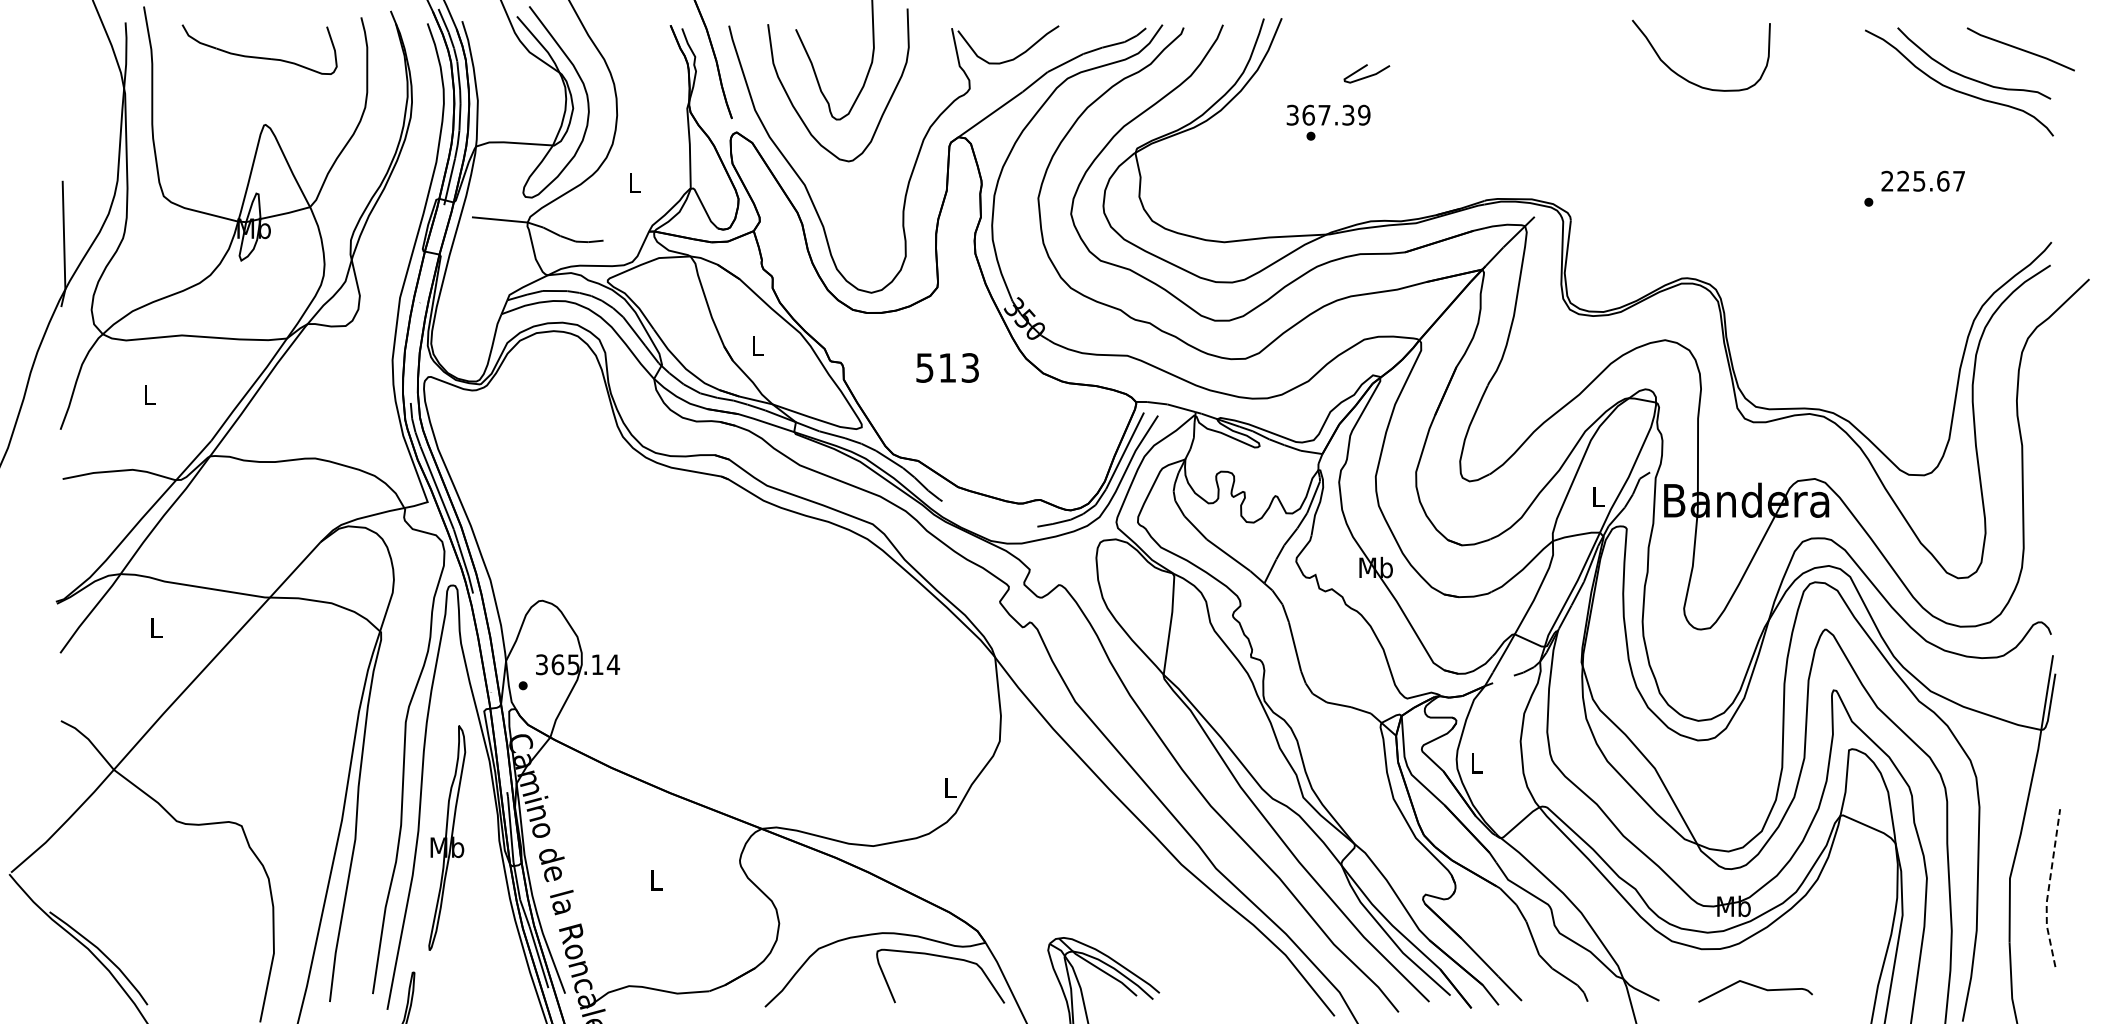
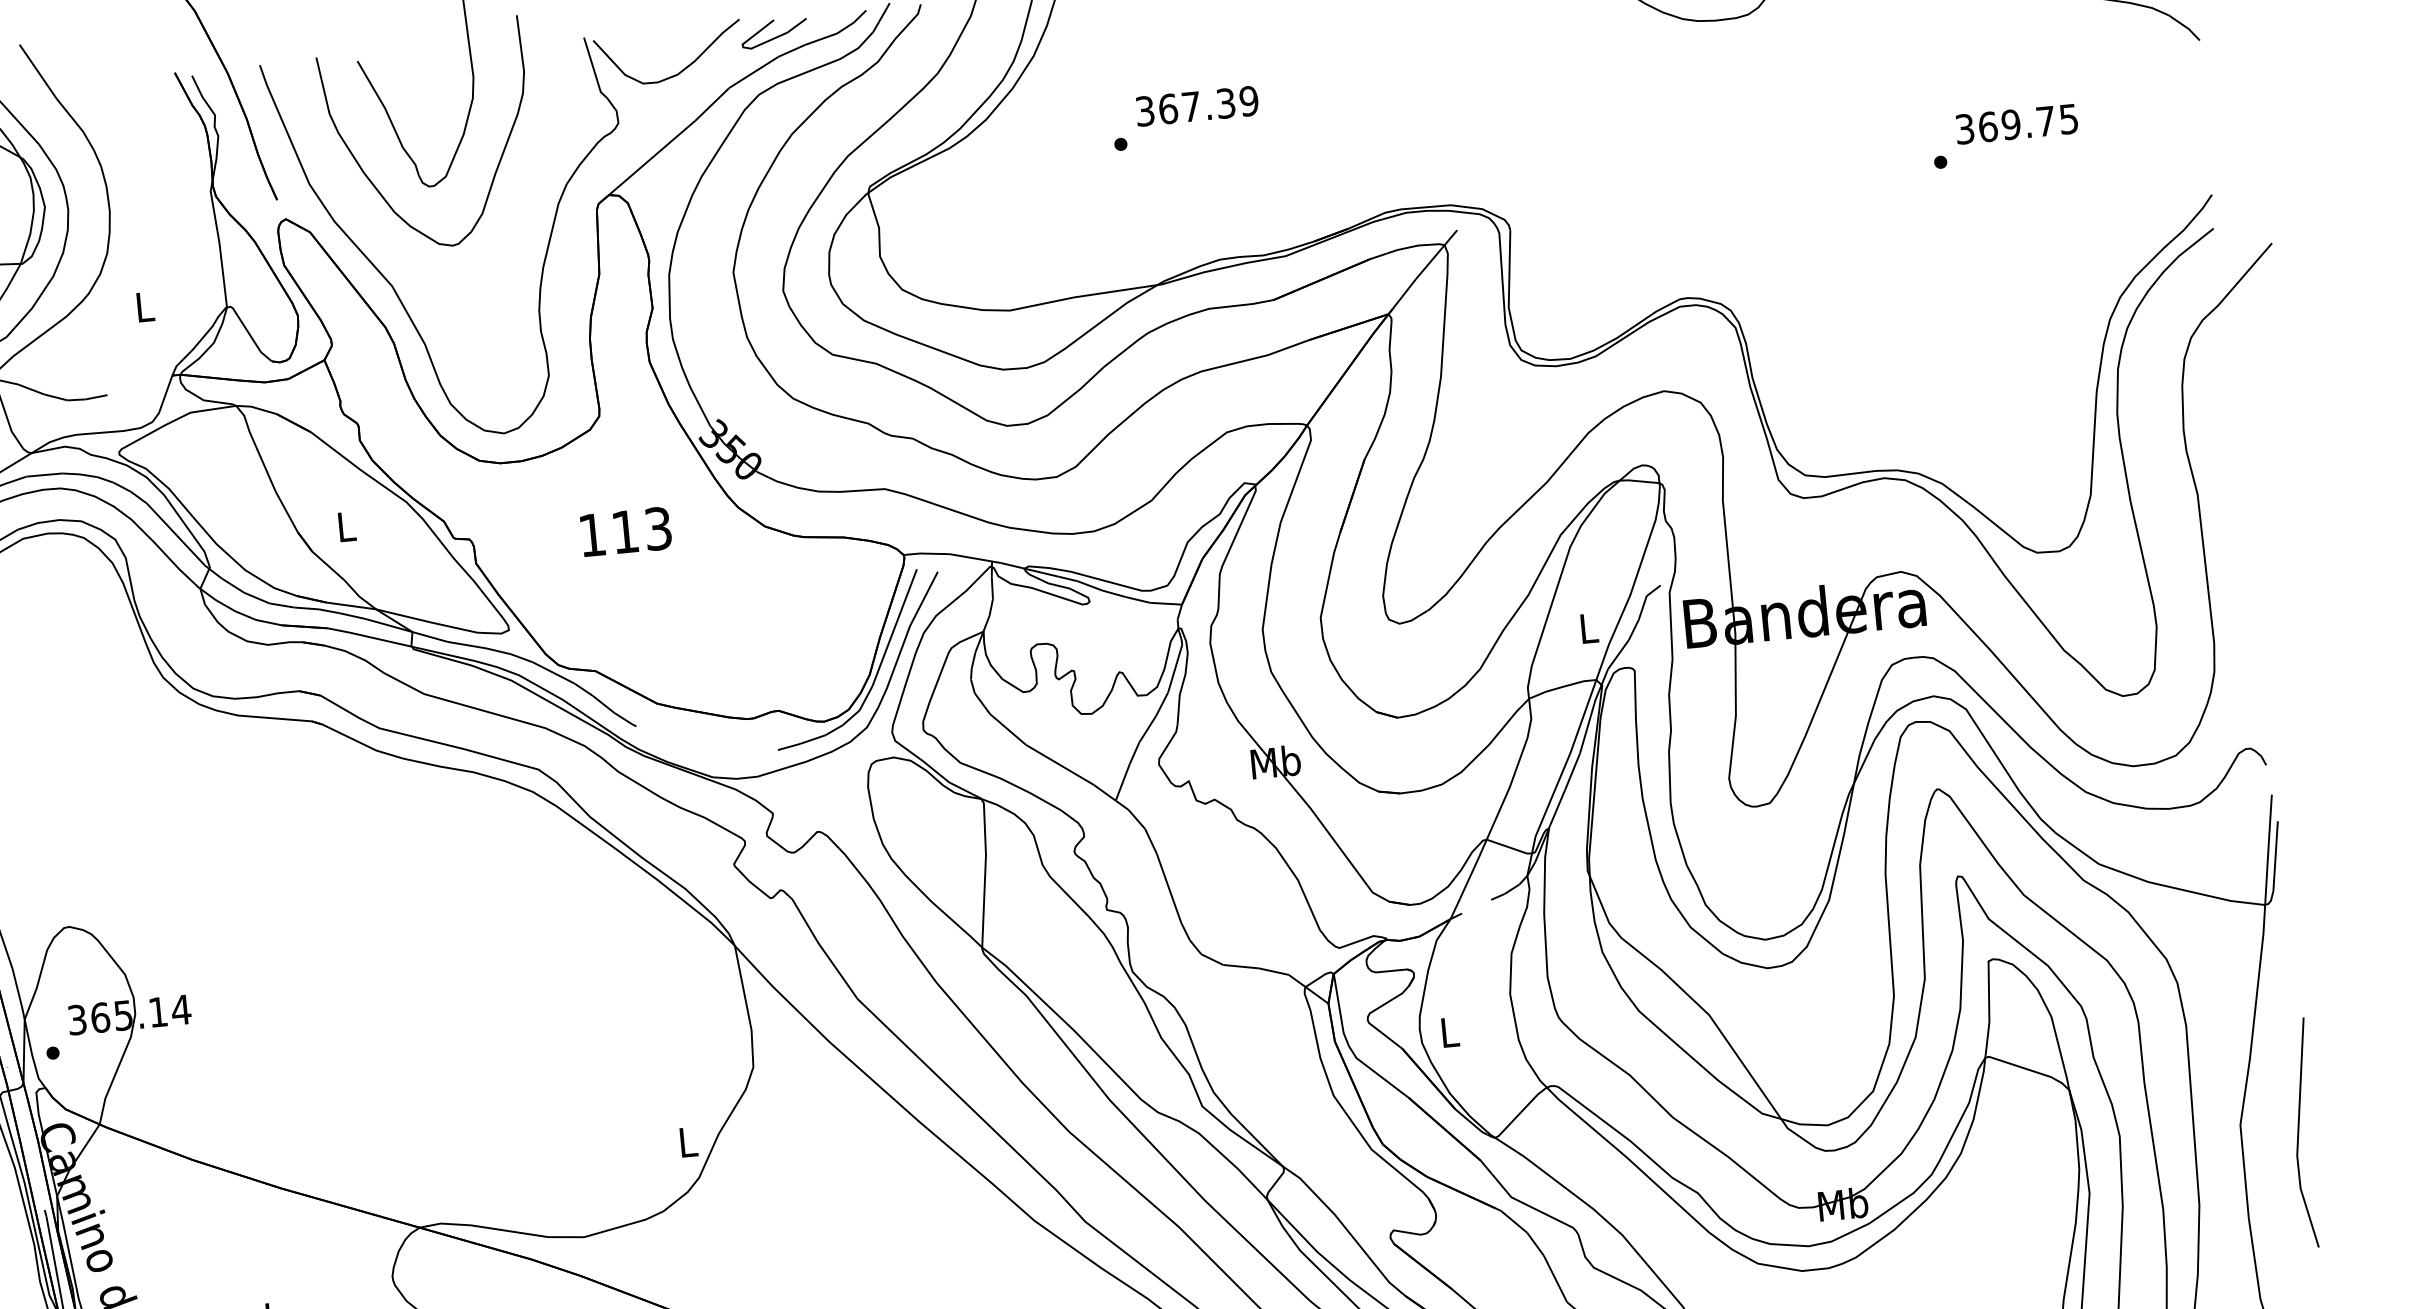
curve: (1368, 75) -> (776, 35), moved
text: (1328, 114) -> (1197, 105), moved
text: (1922, 180) -> (2015, 123), 225.67 -> 369.75
text: (924, 367) -> (591, 534), 513 -> 113
line: (2048, 889) -> (2297, 1135), dashed -> solid

